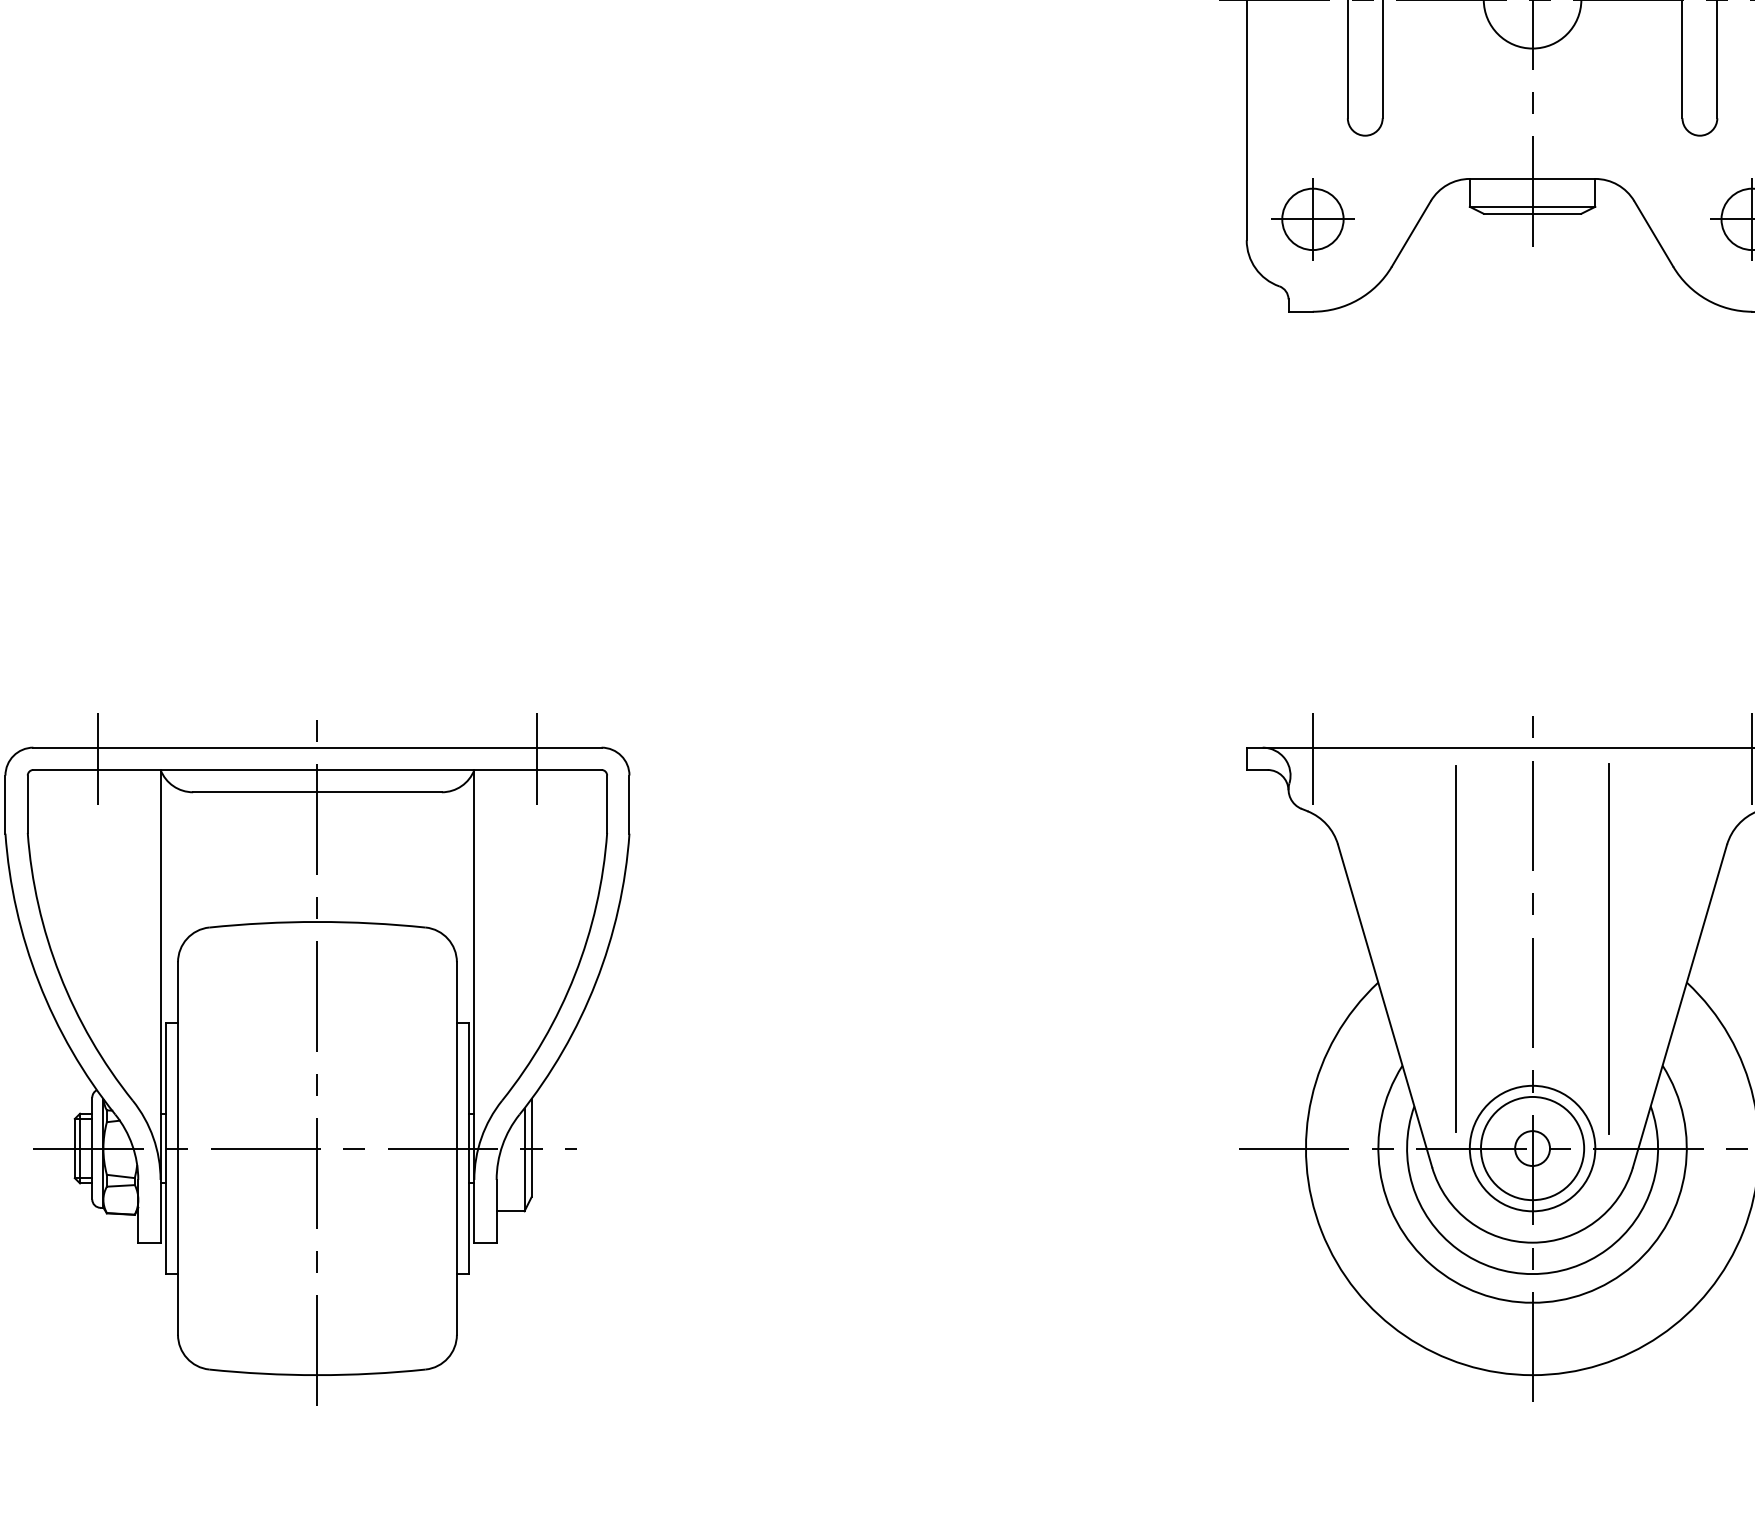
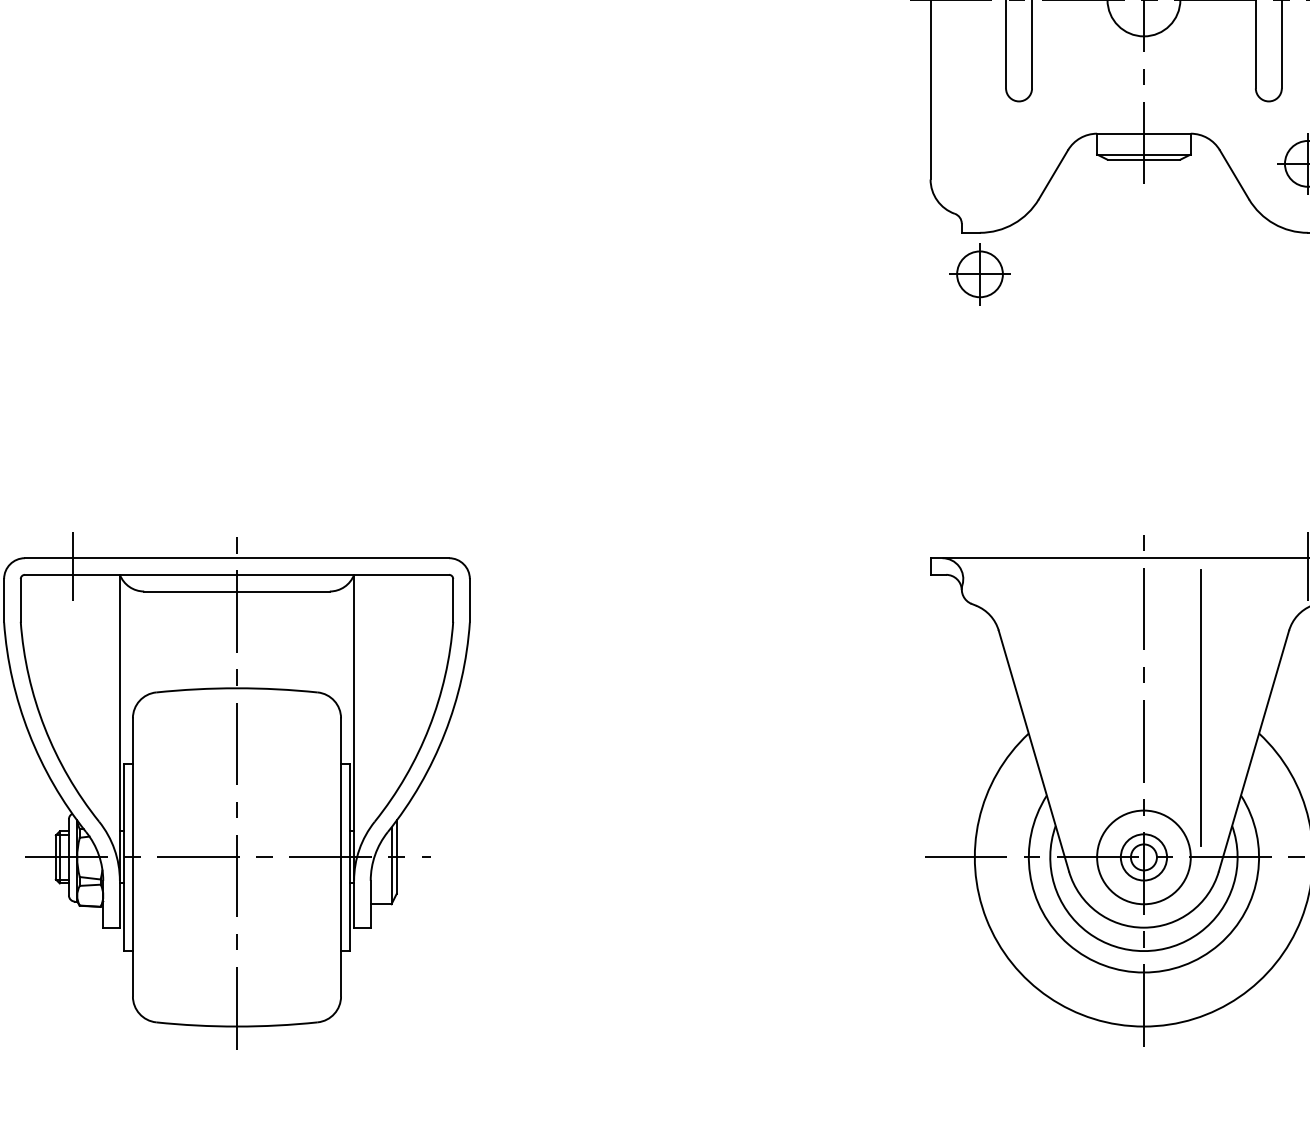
part: (1312, 219) -> (979, 274), moved
line: (537, 758) -> (401, 566), removed
line: (1312, 758) -> (979, 566), removed
line: (1455, 949) -> (1086, 708), removed
circle: (1532, 1148) -> (1143, 857), size x0.6

